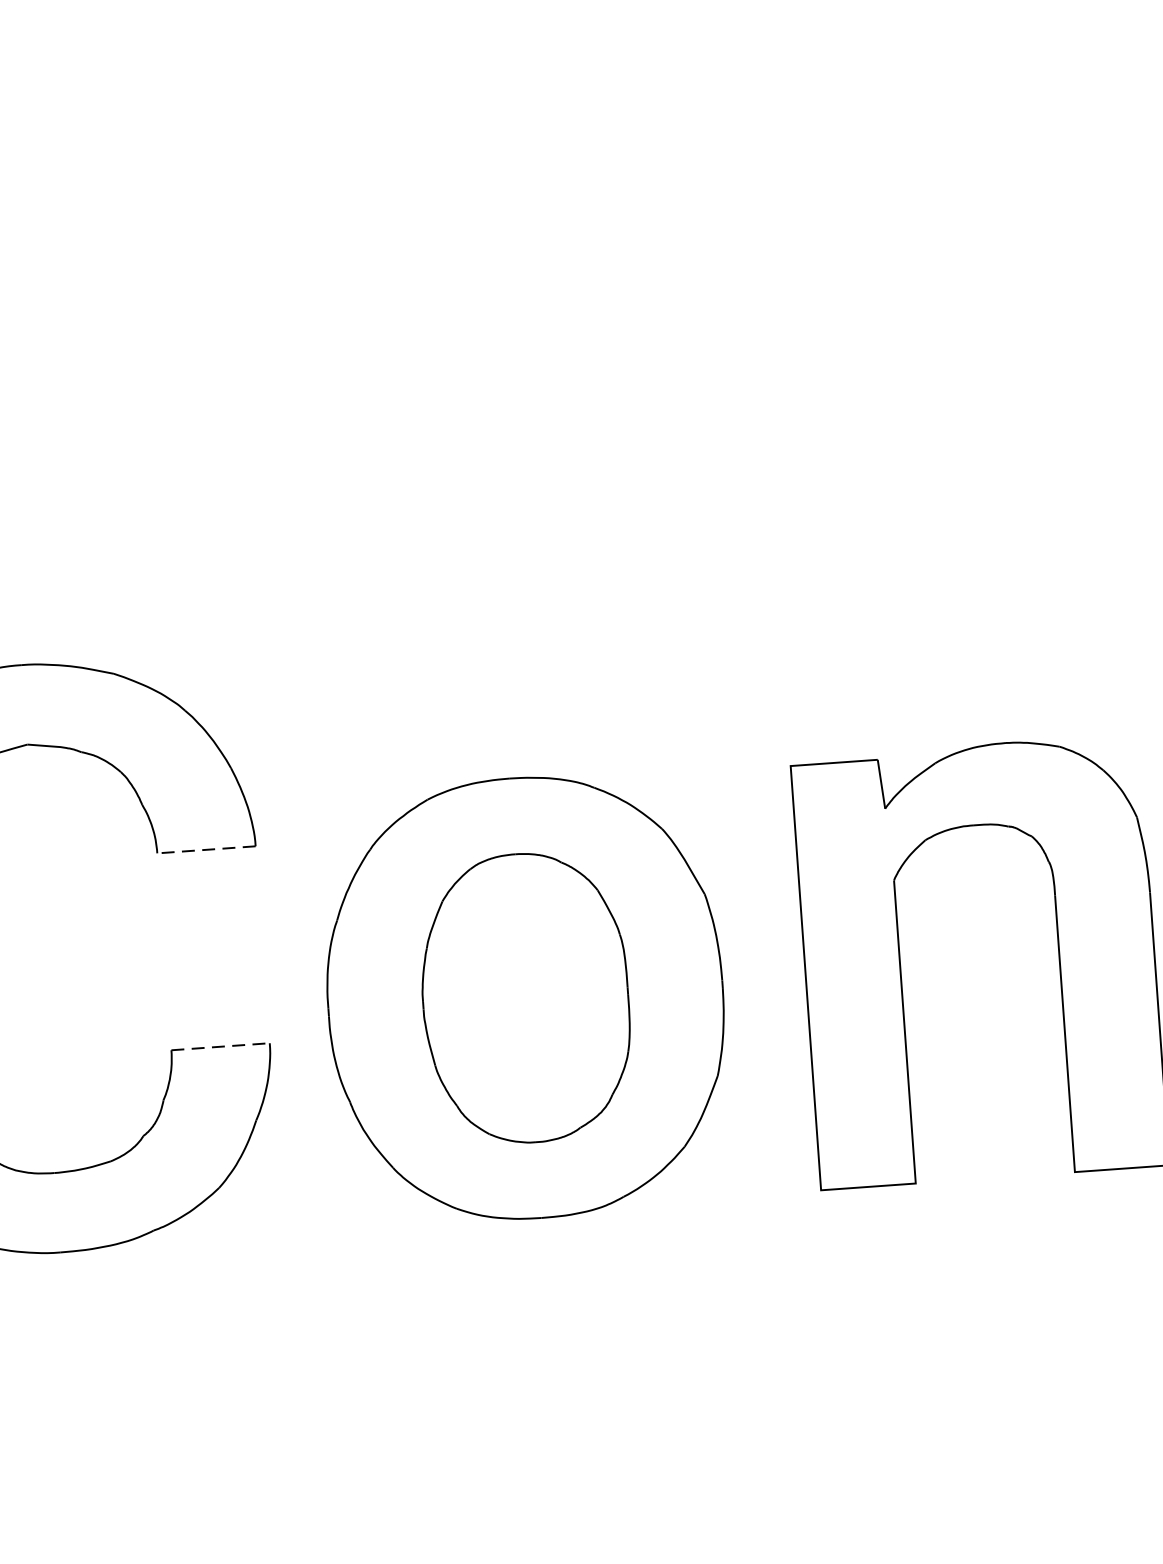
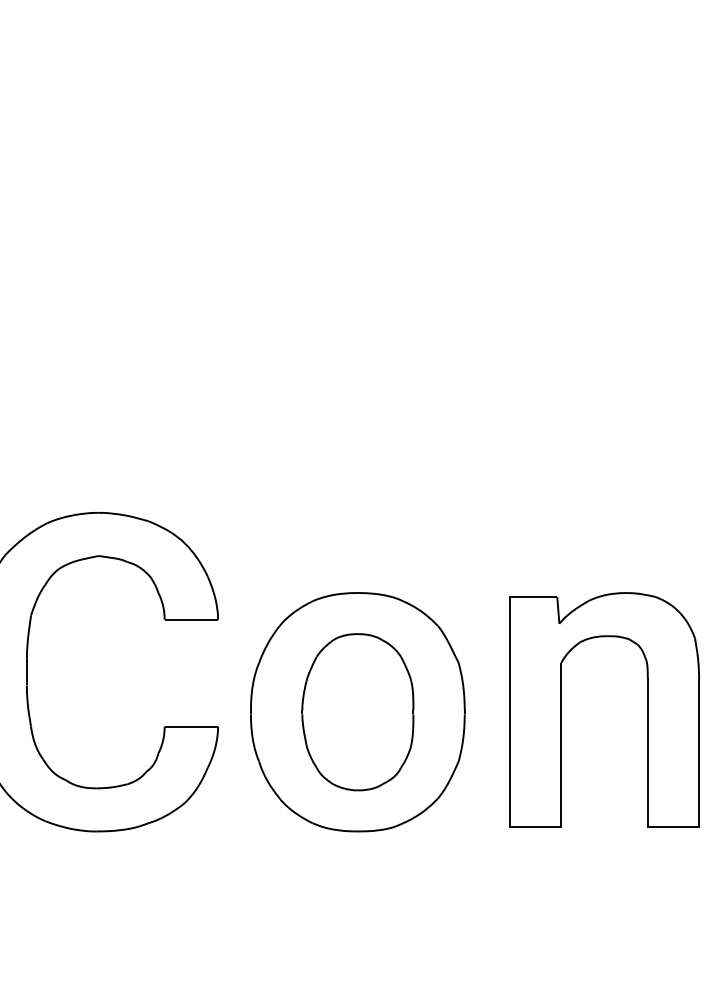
line: (206, 849) -> (191, 619), dashed -> solid
line: (220, 1046) -> (191, 726), dashed -> solid

